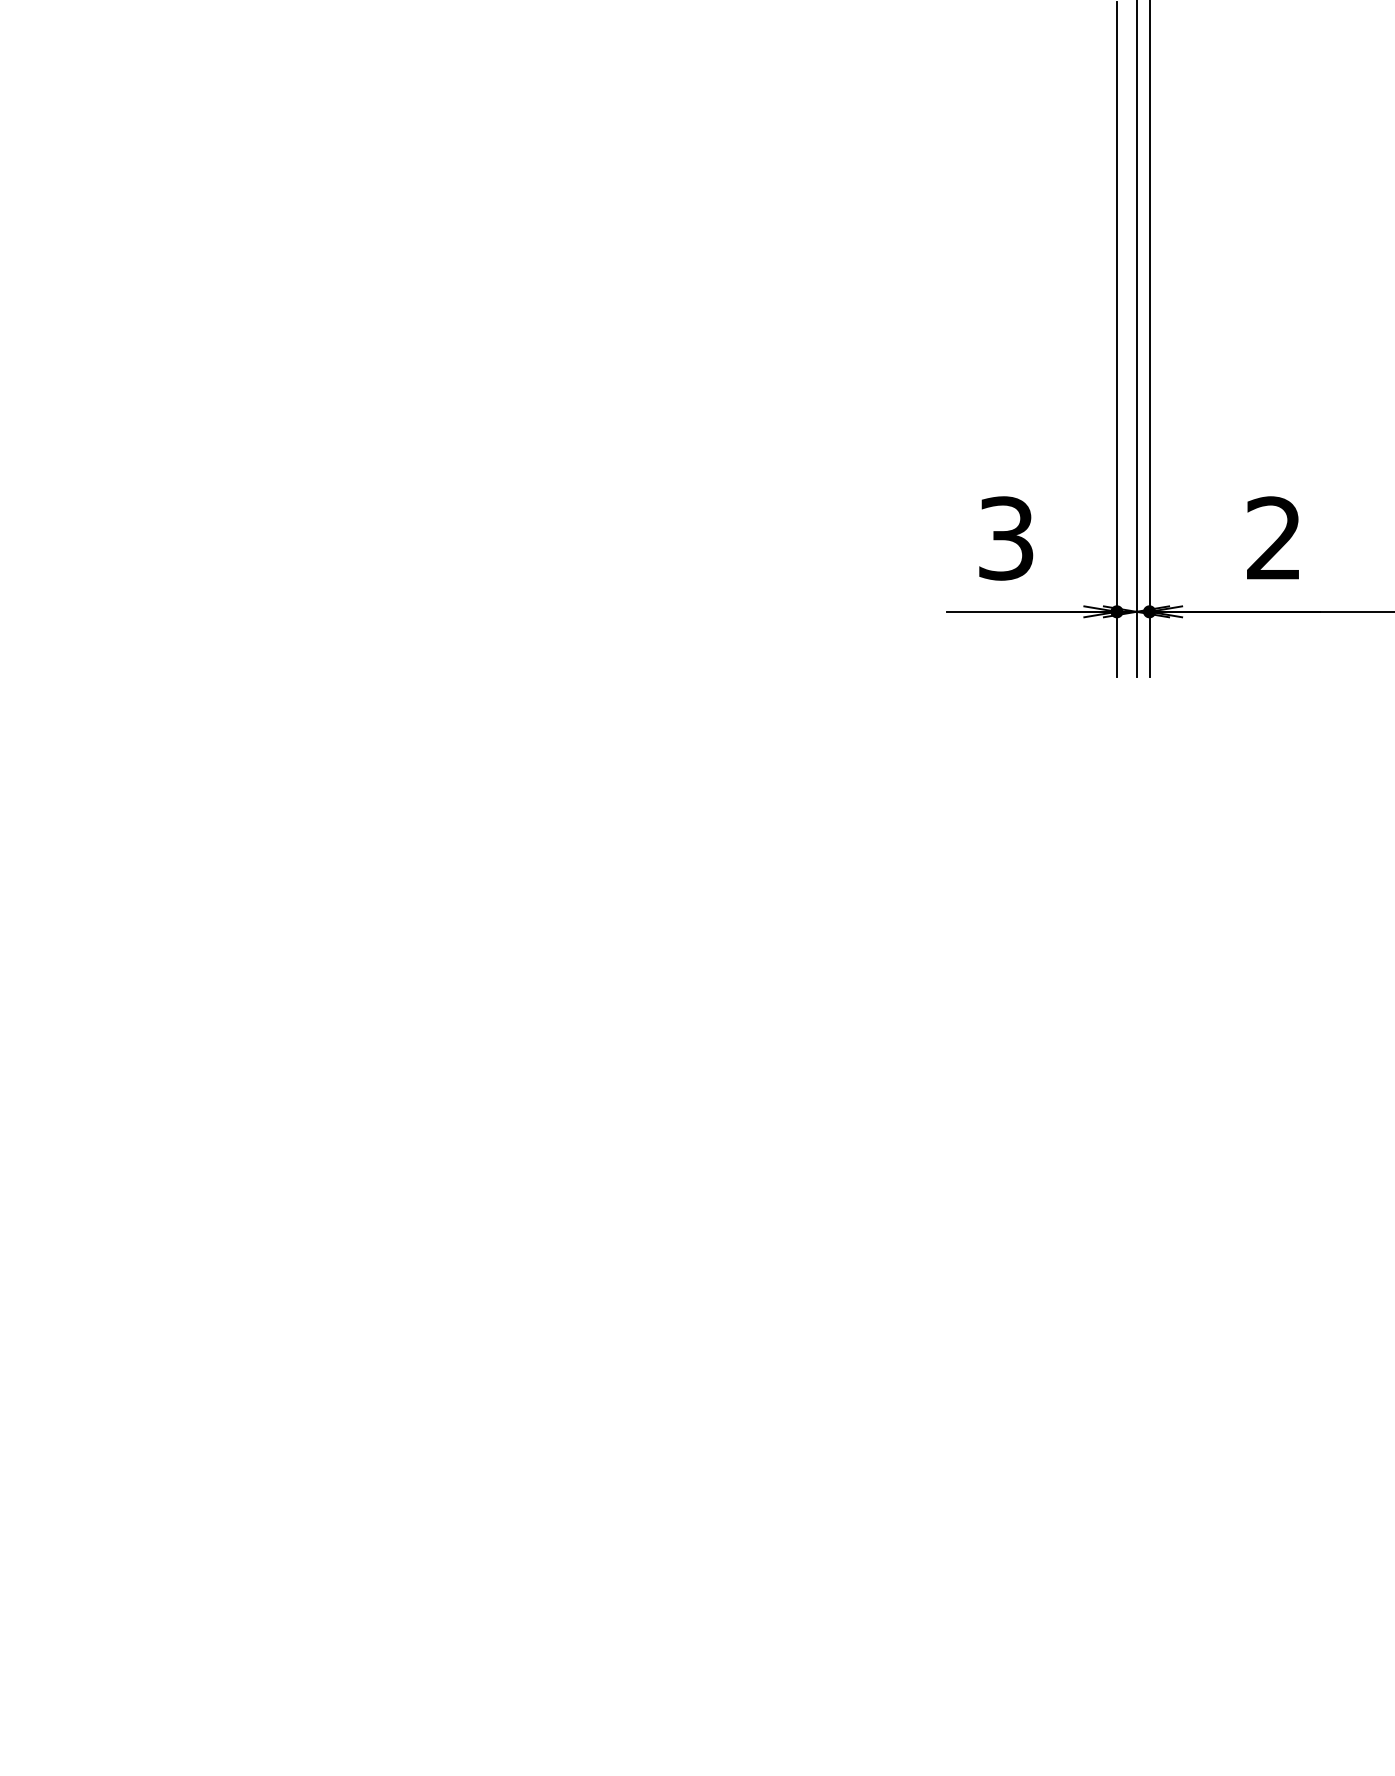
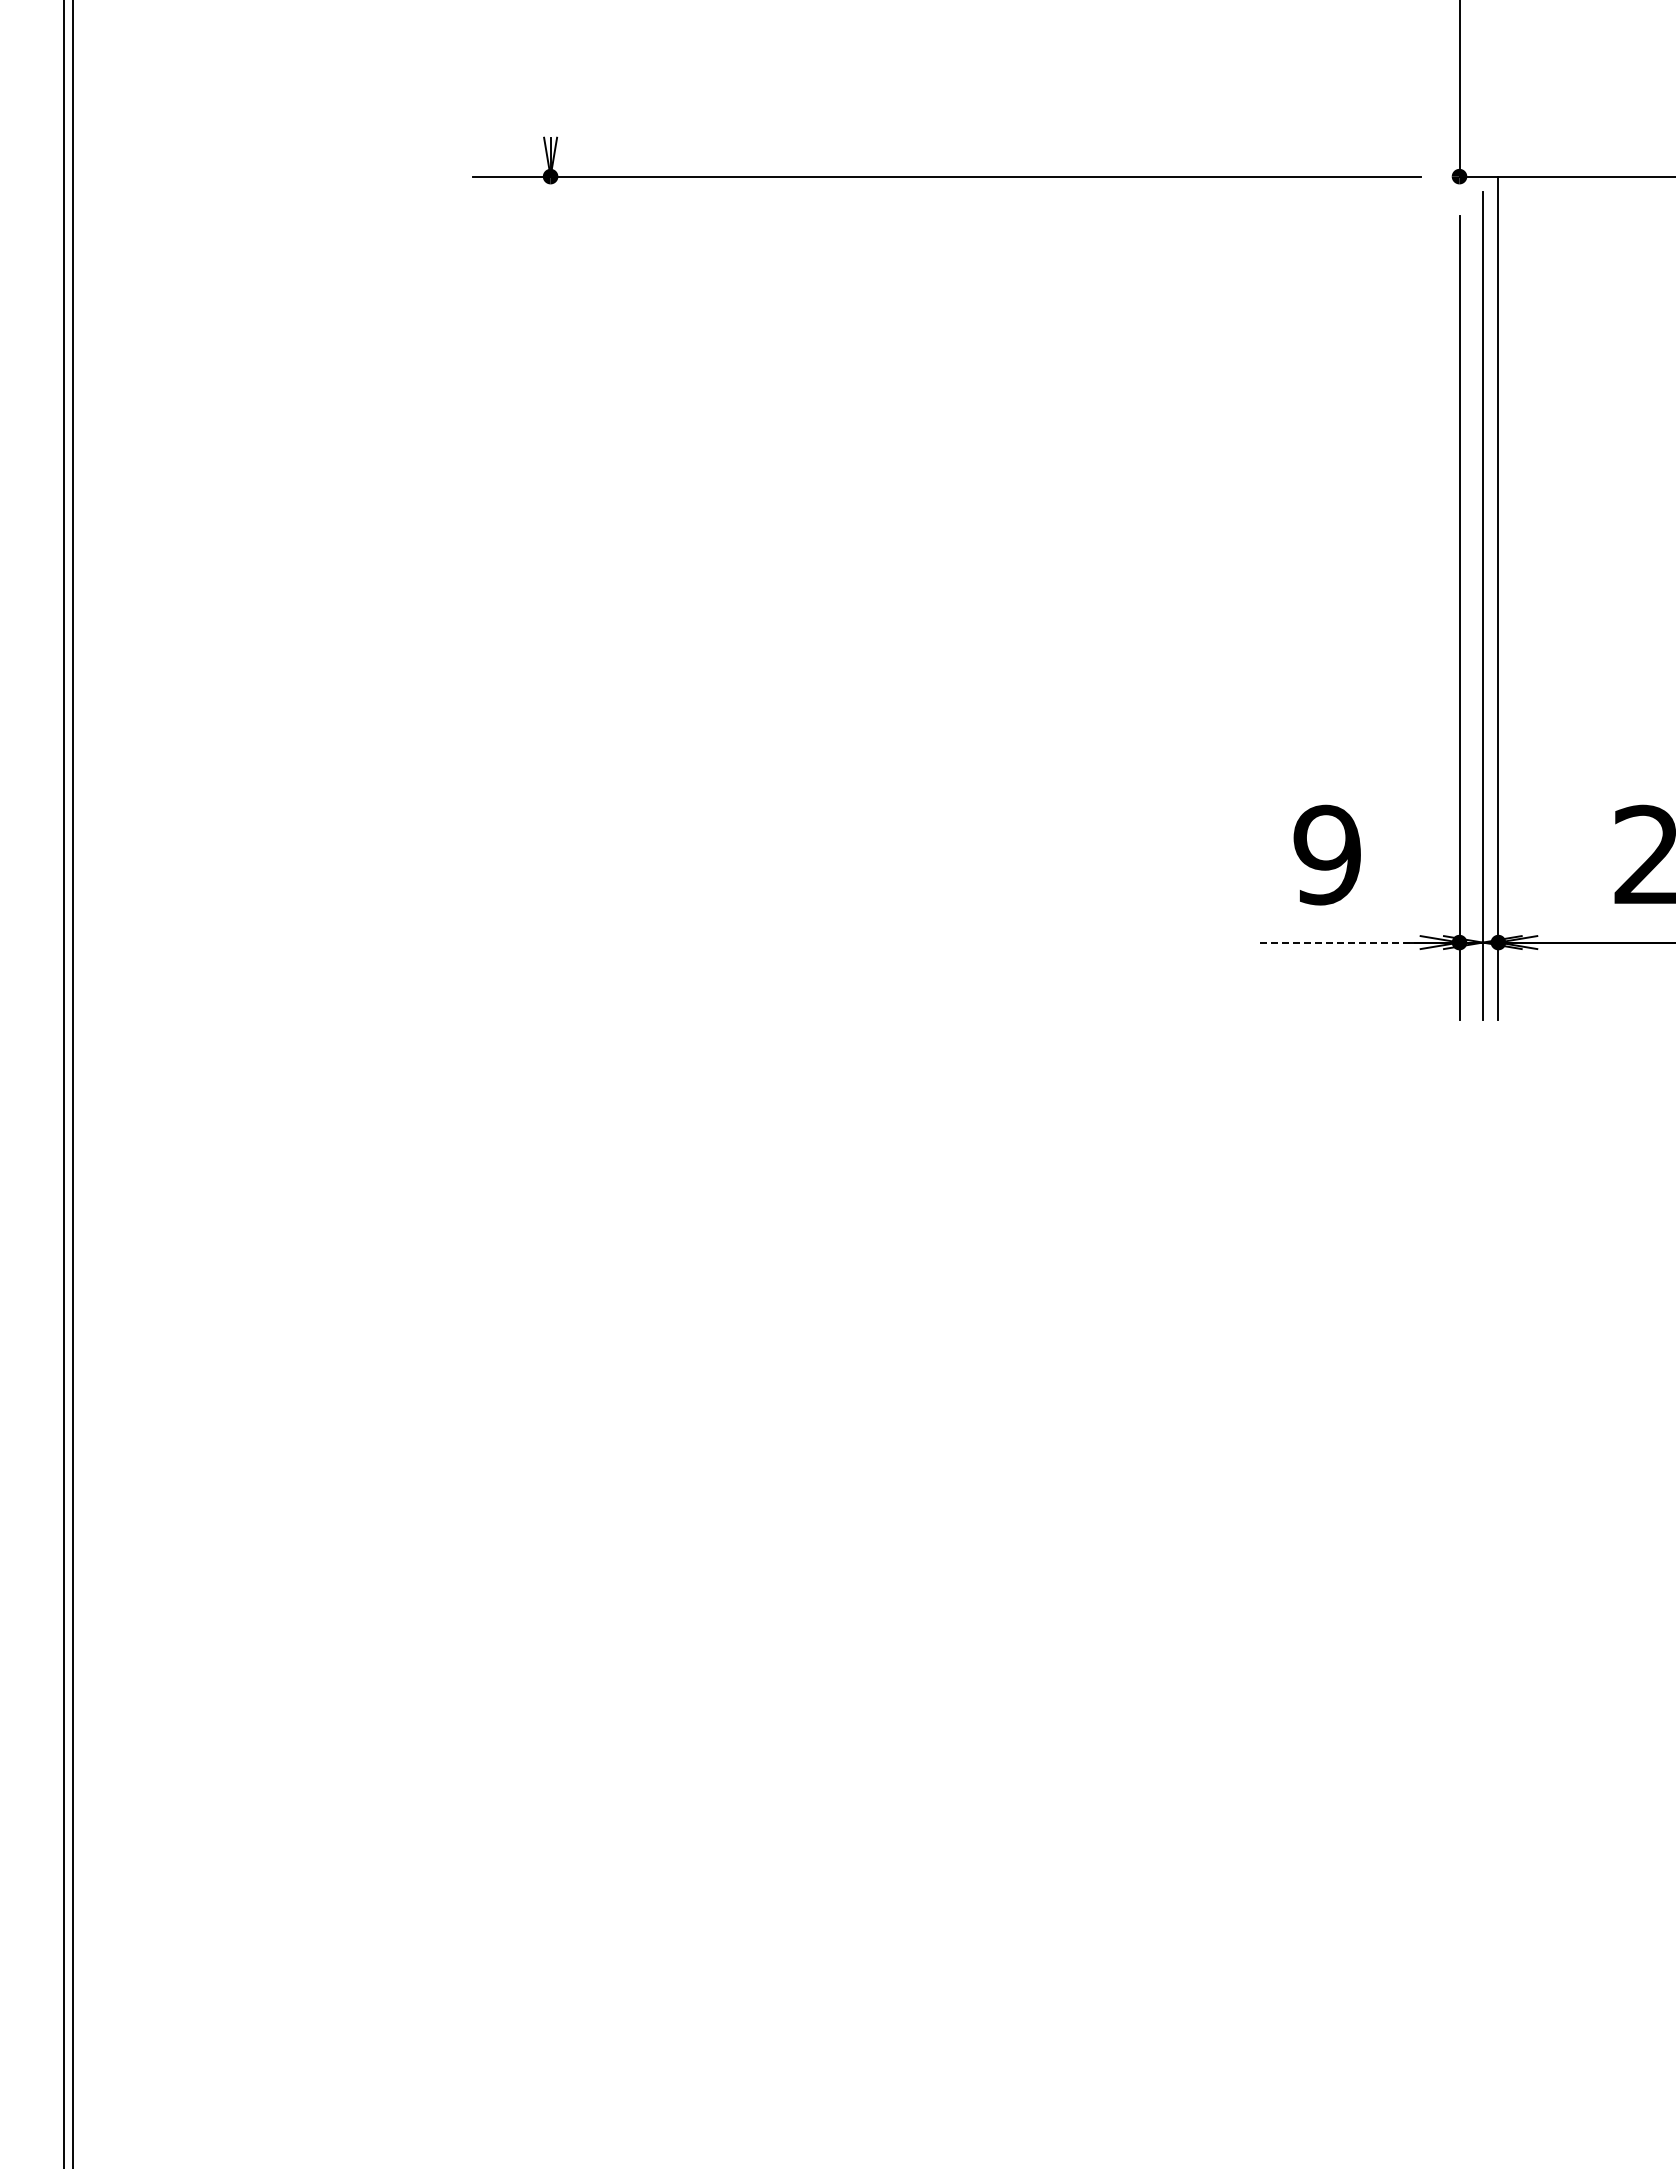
text: (1005, 538) -> (1326, 855), 3 -> 9
line: (1015, 611) -> (1338, 942), solid -> dashed

